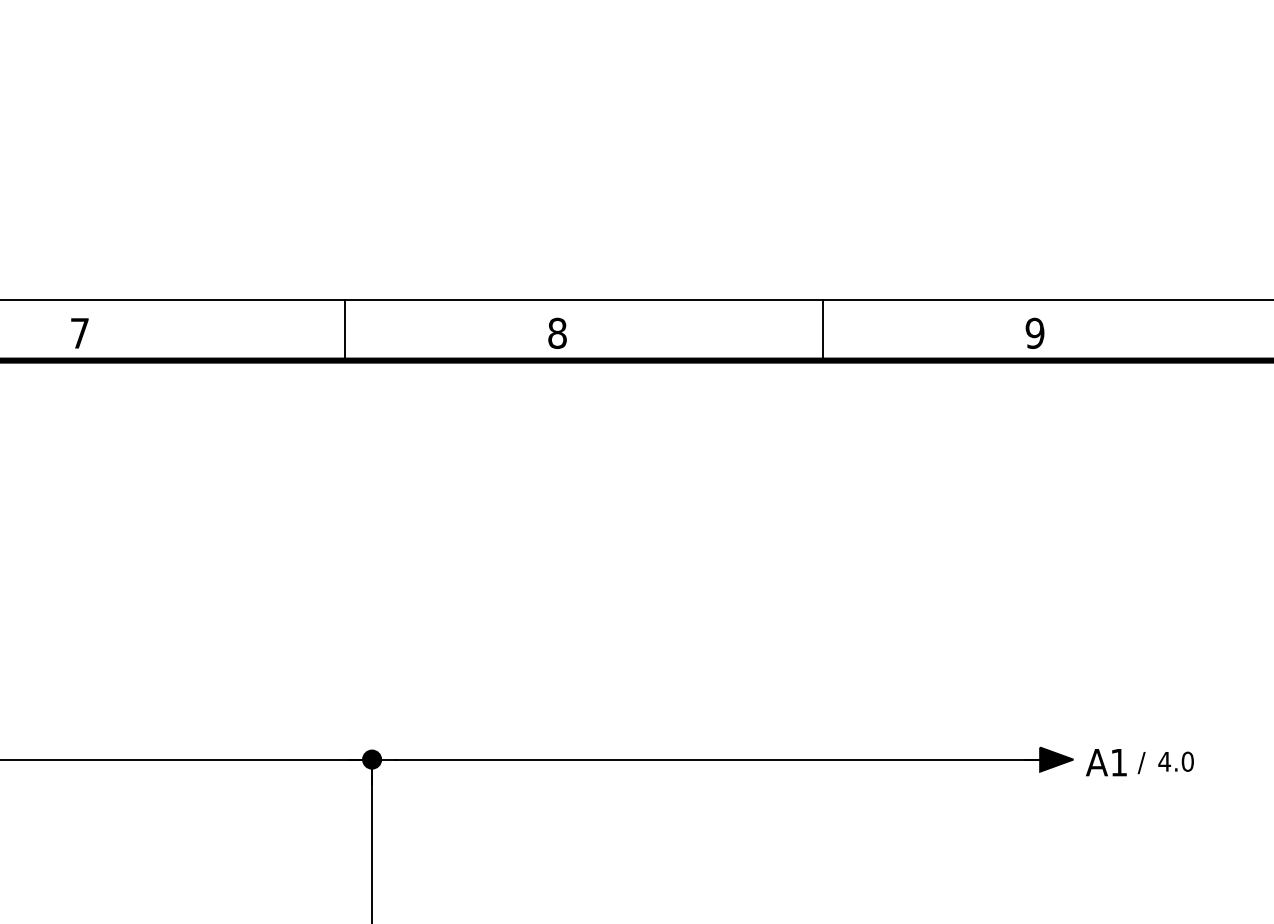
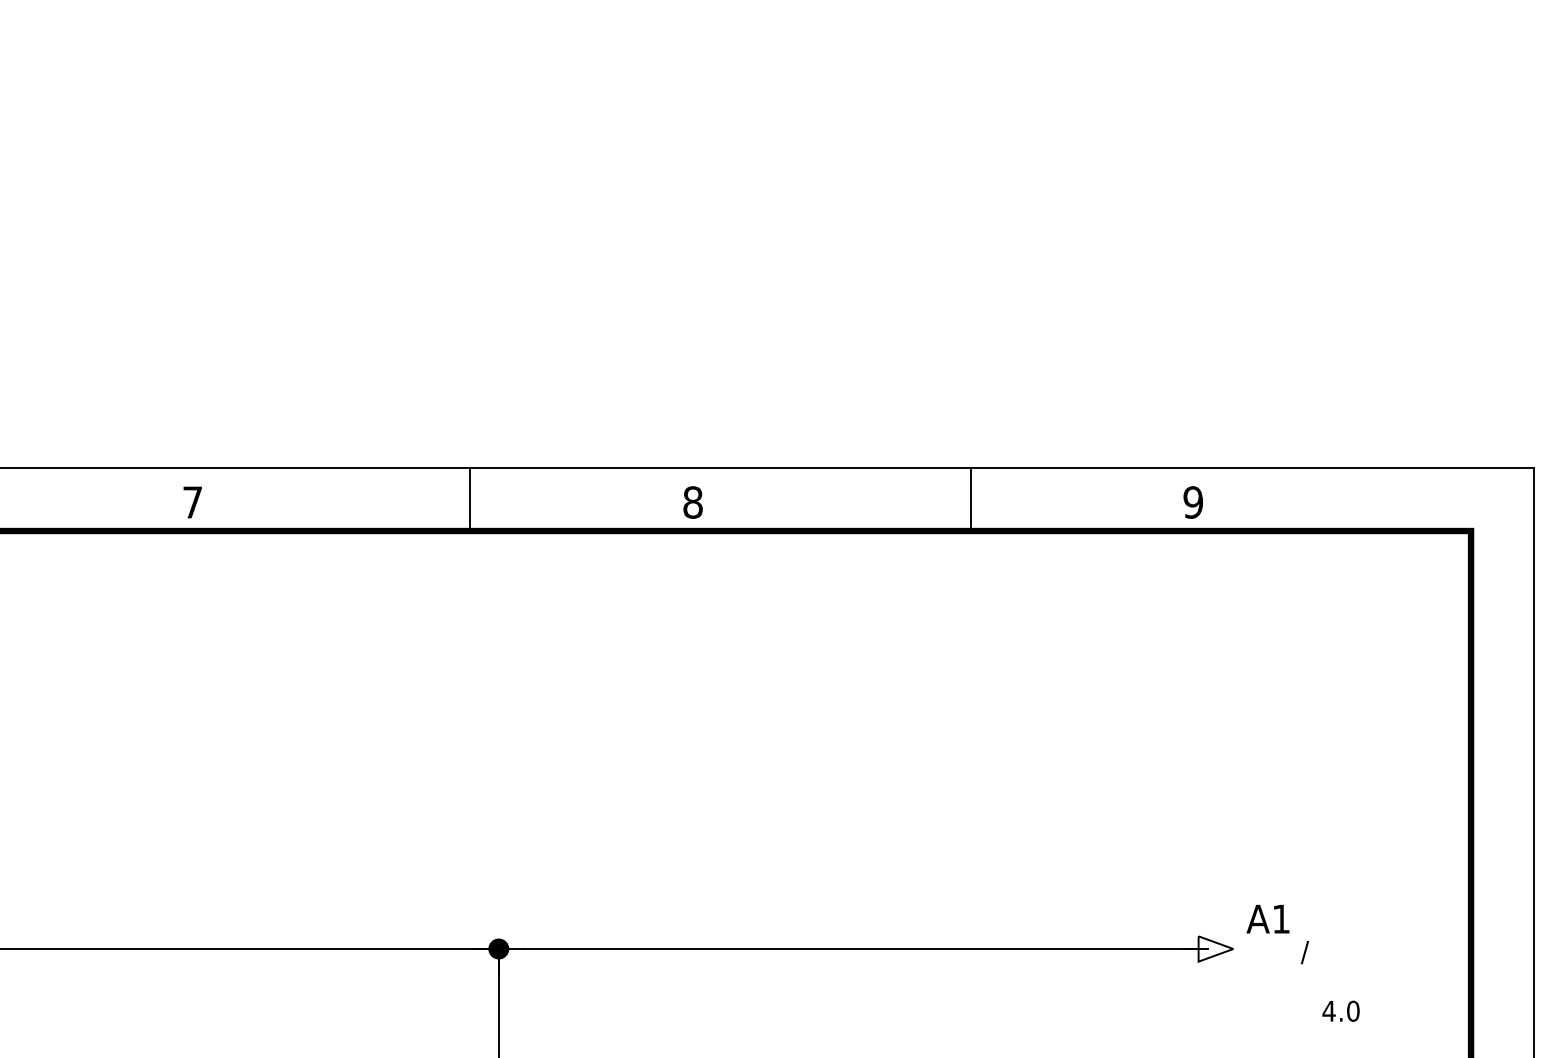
fill: (1056, 759) -> (1215, 948), removed
text: (1105, 761) -> (1267, 918), moved
text: (1175, 761) -> (1340, 1010), moved

